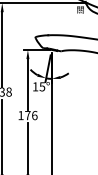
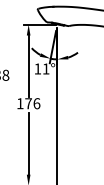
text: (42, 86) -> (46, 68), 15° -> 11°

